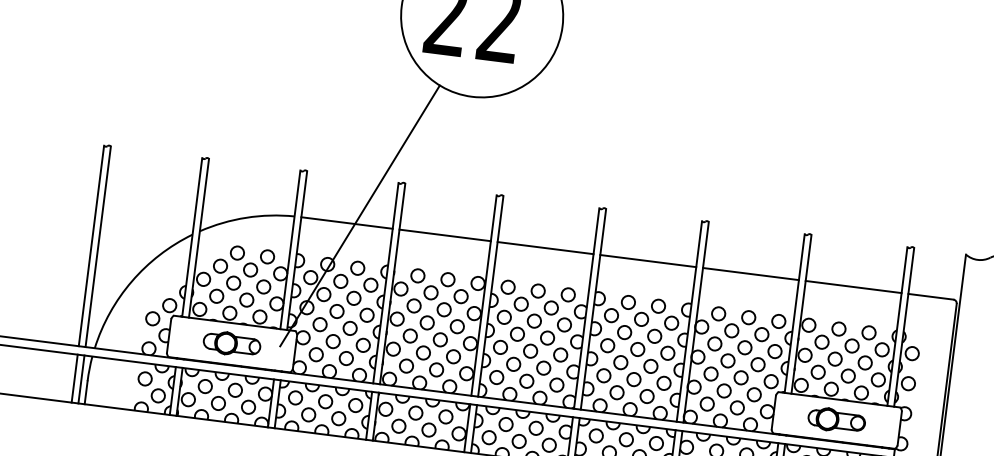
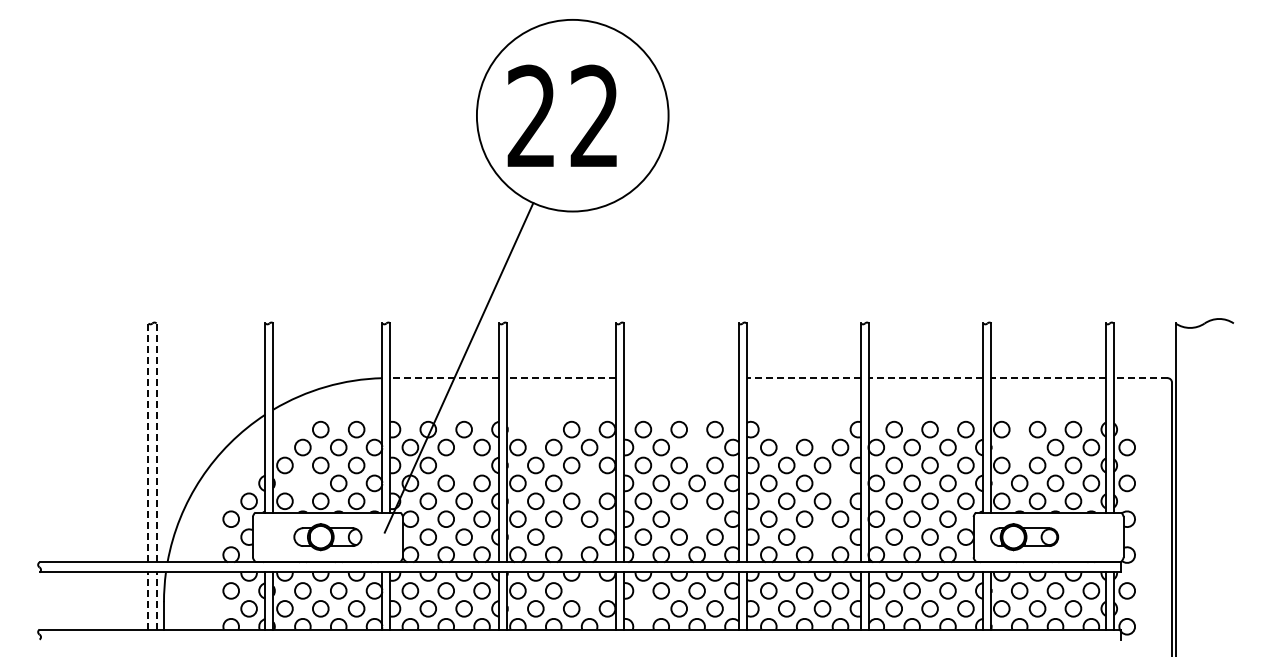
line: (346, 223) -> (444, 378), solid -> dashed
line: (444, 235) -> (561, 378), solid -> dashed
line: (91, 245) -> (148, 442), solid -> dashed
line: (98, 246) -> (156, 442), solid -> dashed
line: (545, 248) -> (681, 378), removed
line: (647, 261) -> (803, 378), solid -> dashed
line: (750, 274) -> (925, 378), solid -> dashed
circle: (417, 275) -> (535, 429), removed
line: (853, 287) -> (1048, 378), solid -> dashed
circle: (216, 296) -> (302, 483), removed
line: (930, 297) -> (1140, 378), solid -> dashed
circle: (353, 298) -> (463, 465), removed
circle: (628, 302) -> (786, 429), removed
circle: (658, 306) -> (822, 429), removed
circle: (550, 307) -> (696, 447), removed
circle: (457, 326) -> (589, 483), removed
circle: (821, 342) -> (1019, 447), removed
circle: (667, 353) -> (840, 483), removed
circle: (543, 367) -> (696, 518), removed
circle: (436, 369) -> (571, 536), removed
line: (74, 379) -> (148, 601), solid -> dashed
line: (81, 379) -> (156, 601), solid -> dashed
circle: (647, 395) -> (822, 536), removed
circle: (445, 416) -> (589, 590), removed
part: (836, 420) -> (1024, 537), moved
circle: (489, 437) -> (643, 608), removed

